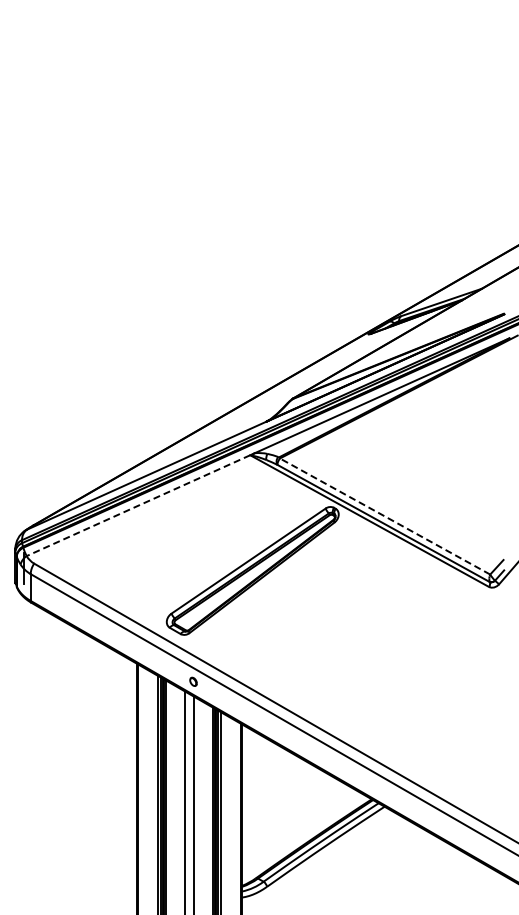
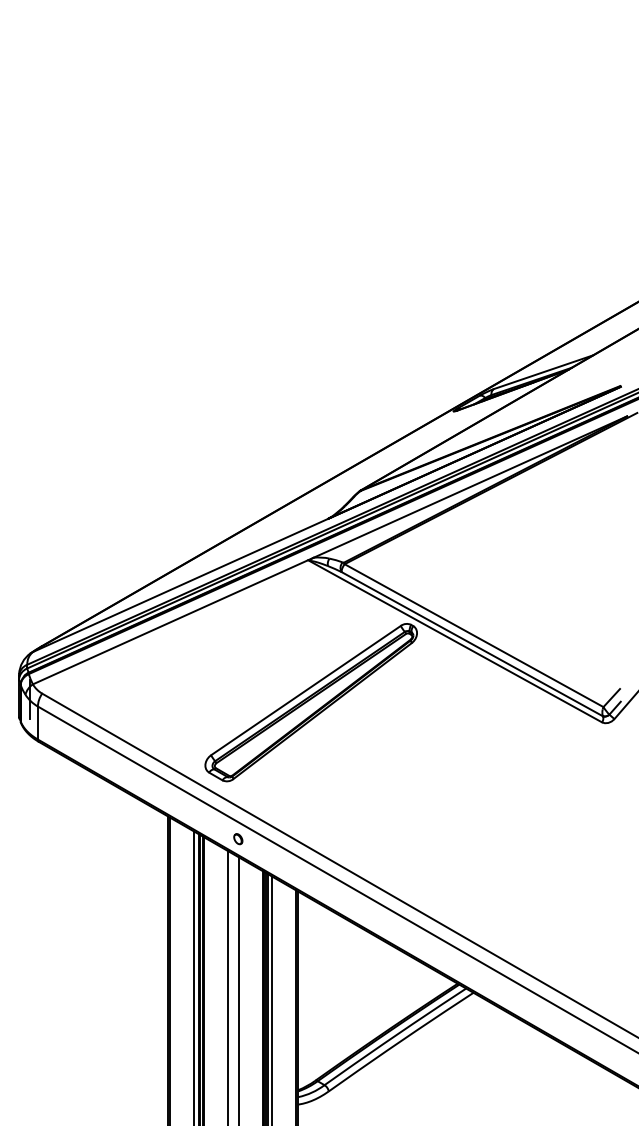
line: (138, 505) -> (170, 622), dashed -> solid
line: (384, 516) -> (473, 635), dashed -> solid

